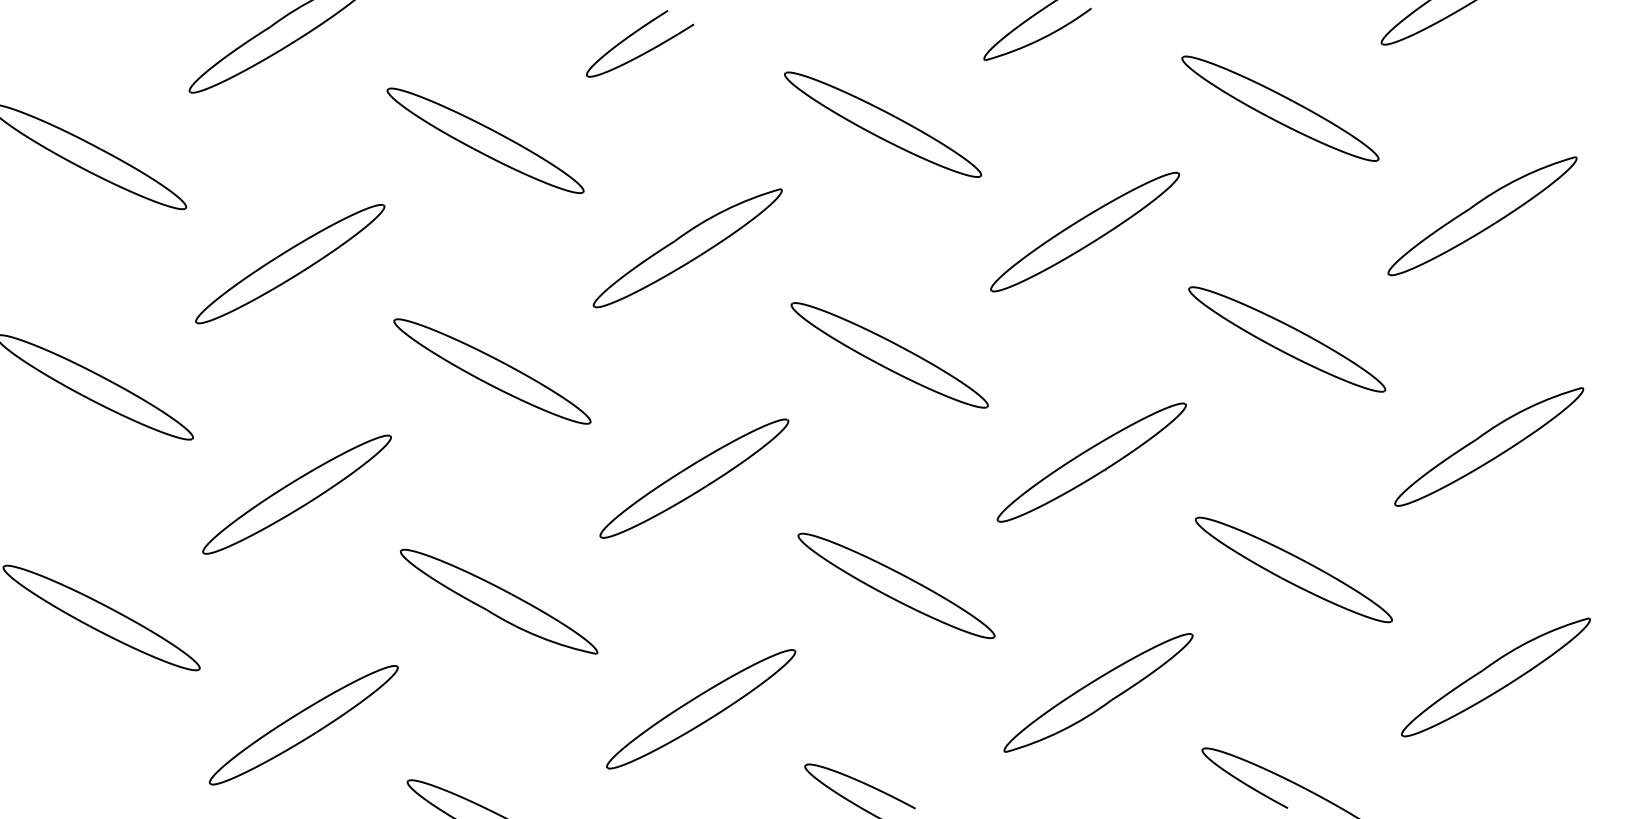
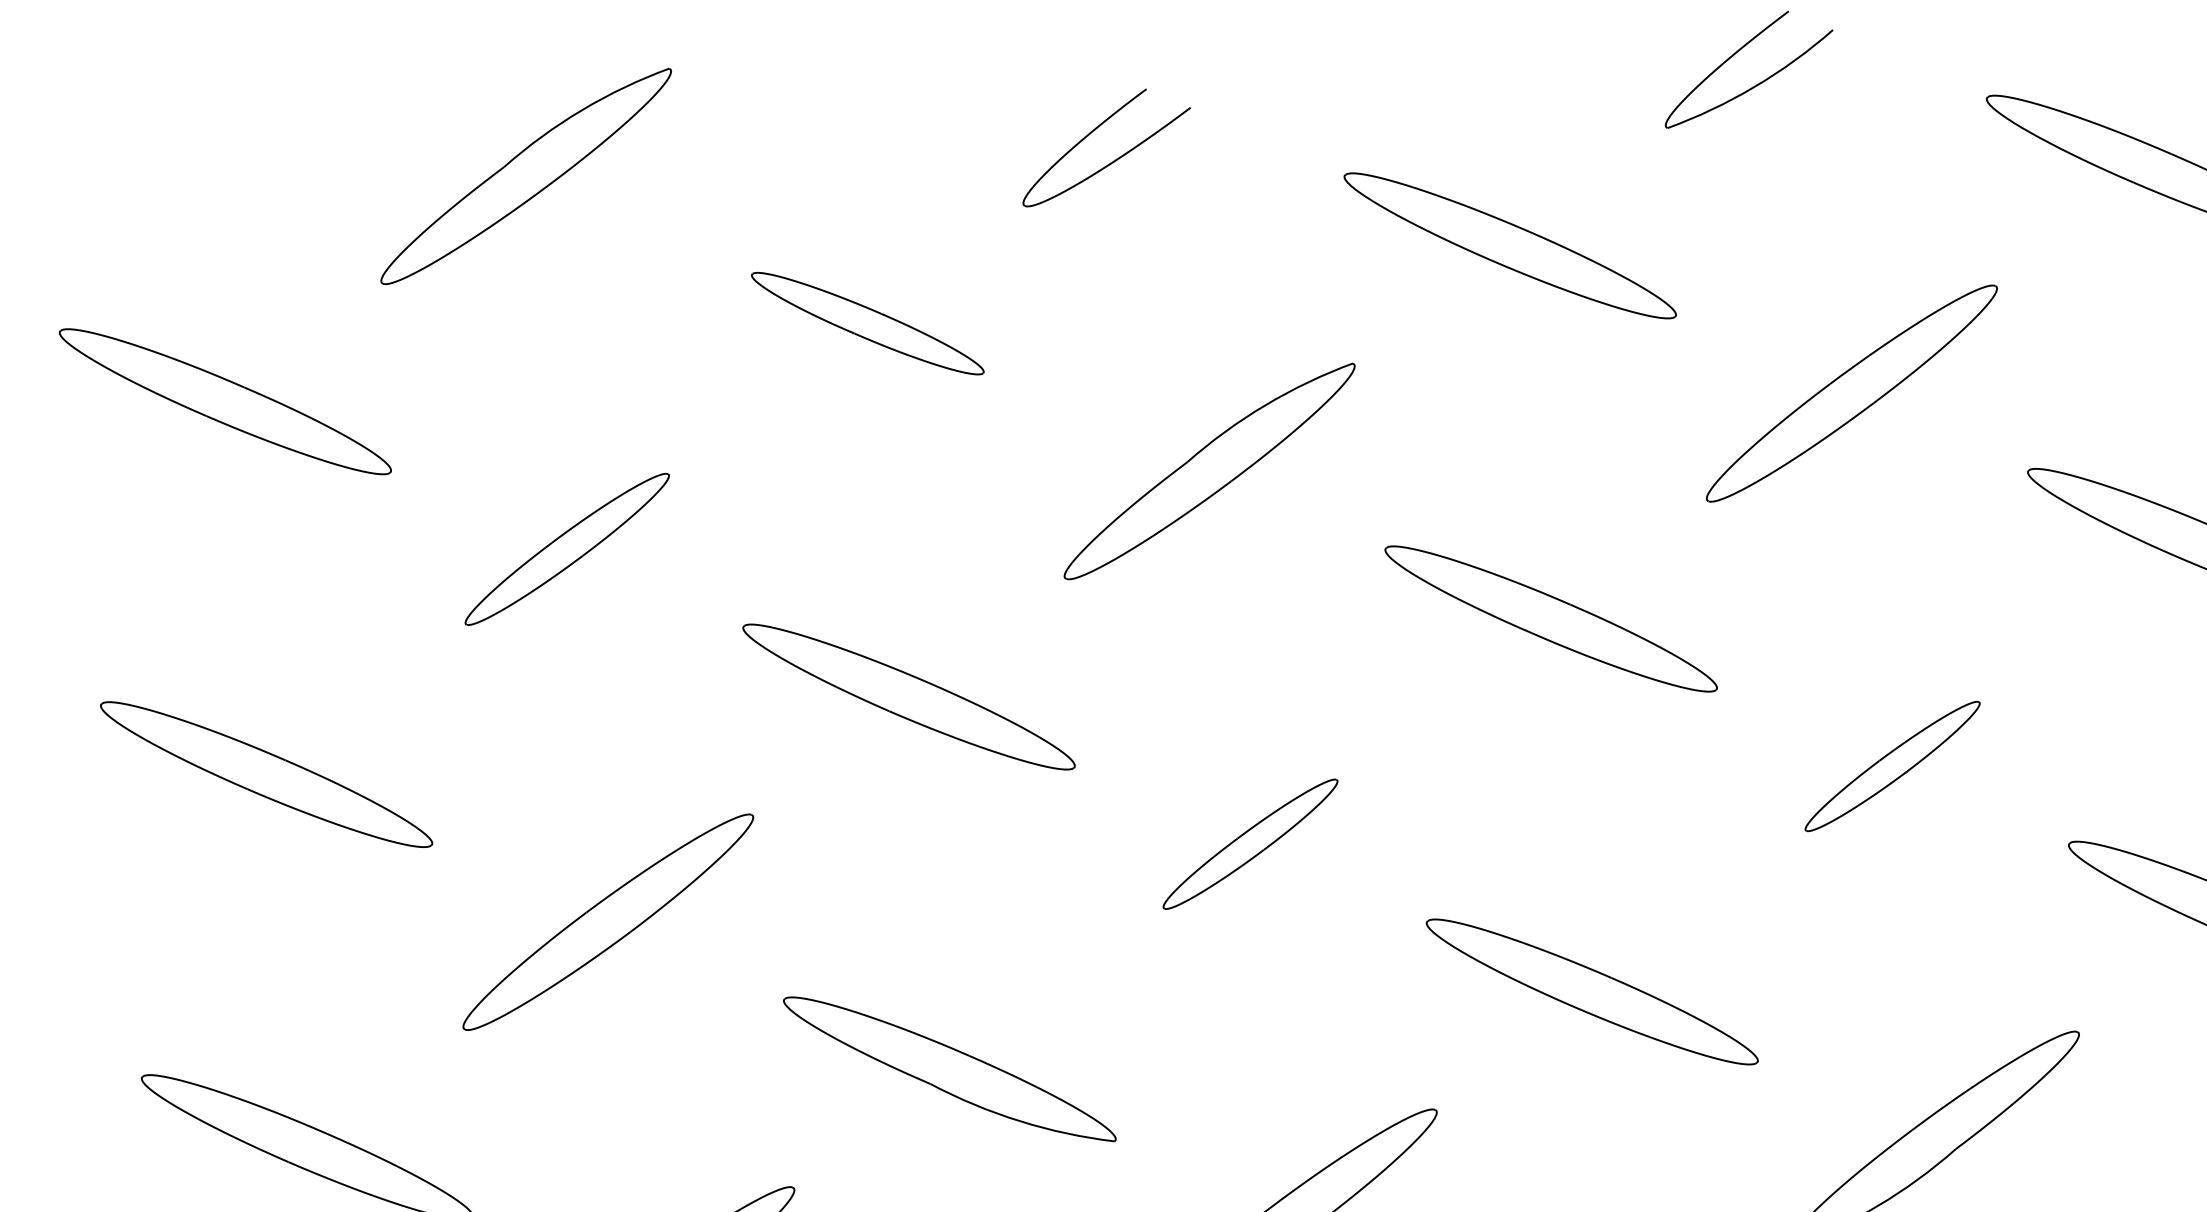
part: (485, 140) -> (867, 323), size x0.7
part: (290, 264) -> (567, 549), size x0.7
part: (1091, 462) -> (1892, 766), size x0.6
part: (694, 478) -> (1250, 844), size x0.6

